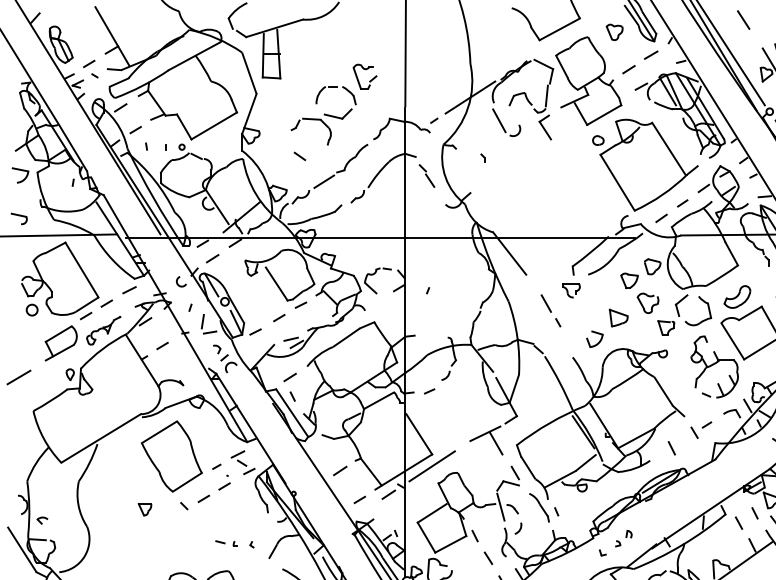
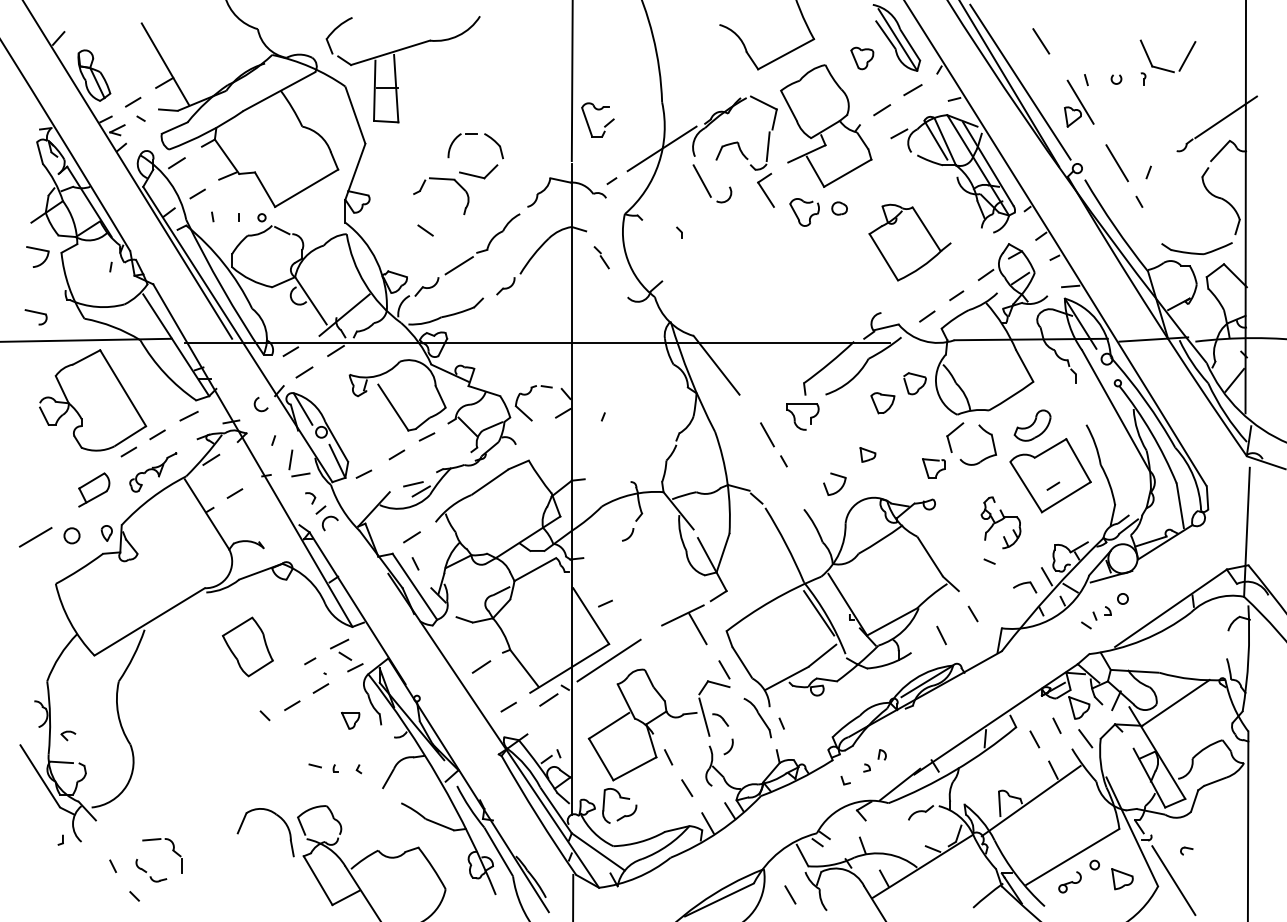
part: (364, 69) -> (597, 110), moved
part: (648, 165) -> (909, 242), size x0.6
part: (426, 175) -> (601, 257), size x0.7
part: (571, 291) -> (802, 417), size x1.4
part: (652, 305) -> (810, 215), moved
circle: (31, 309) -> (71, 535), moved
part: (618, 317) -> (867, 454), size x0.6
part: (60, 343) -> (93, 489), size x0.7
part: (714, 366) -> (1000, 522), size x0.6
line: (429, 391) -> (605, 603), moved
line: (707, 424) -> (1053, 485), moved
part: (171, 456) -> (247, 646), size x0.6
part: (144, 509) -> (350, 720), moved

